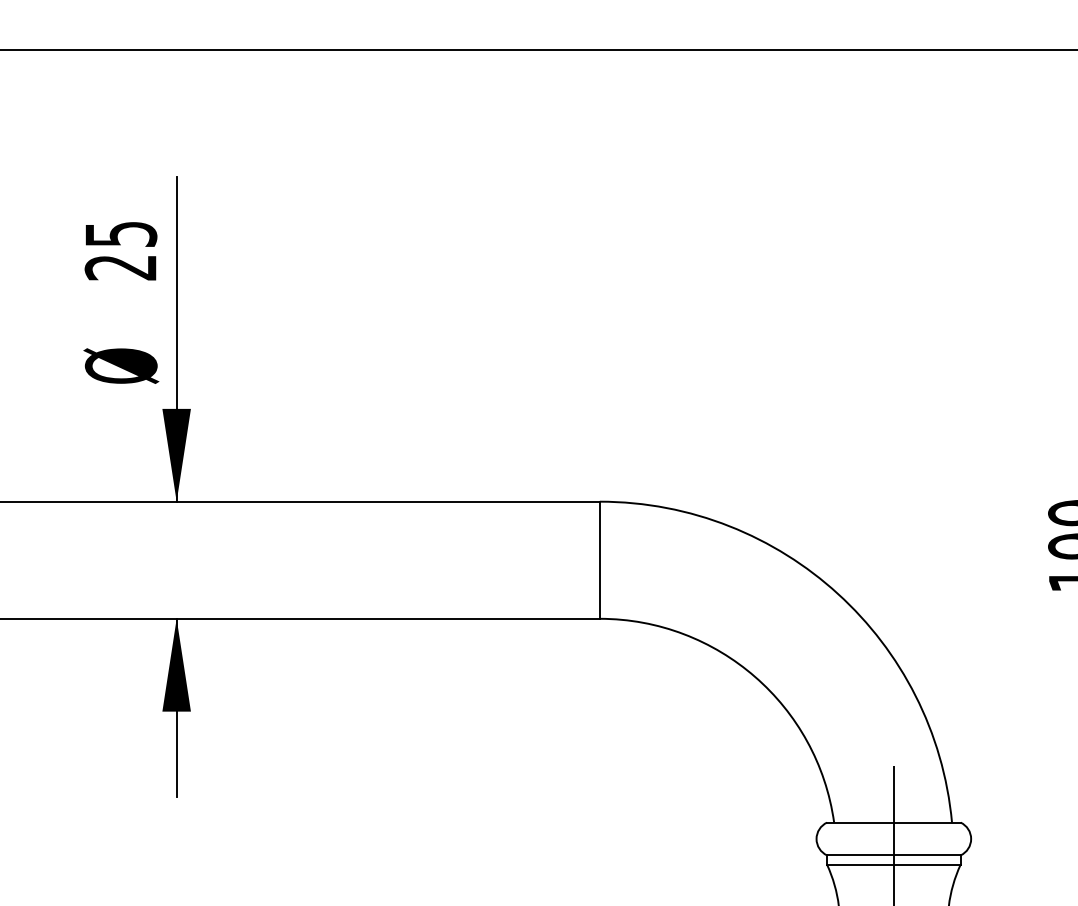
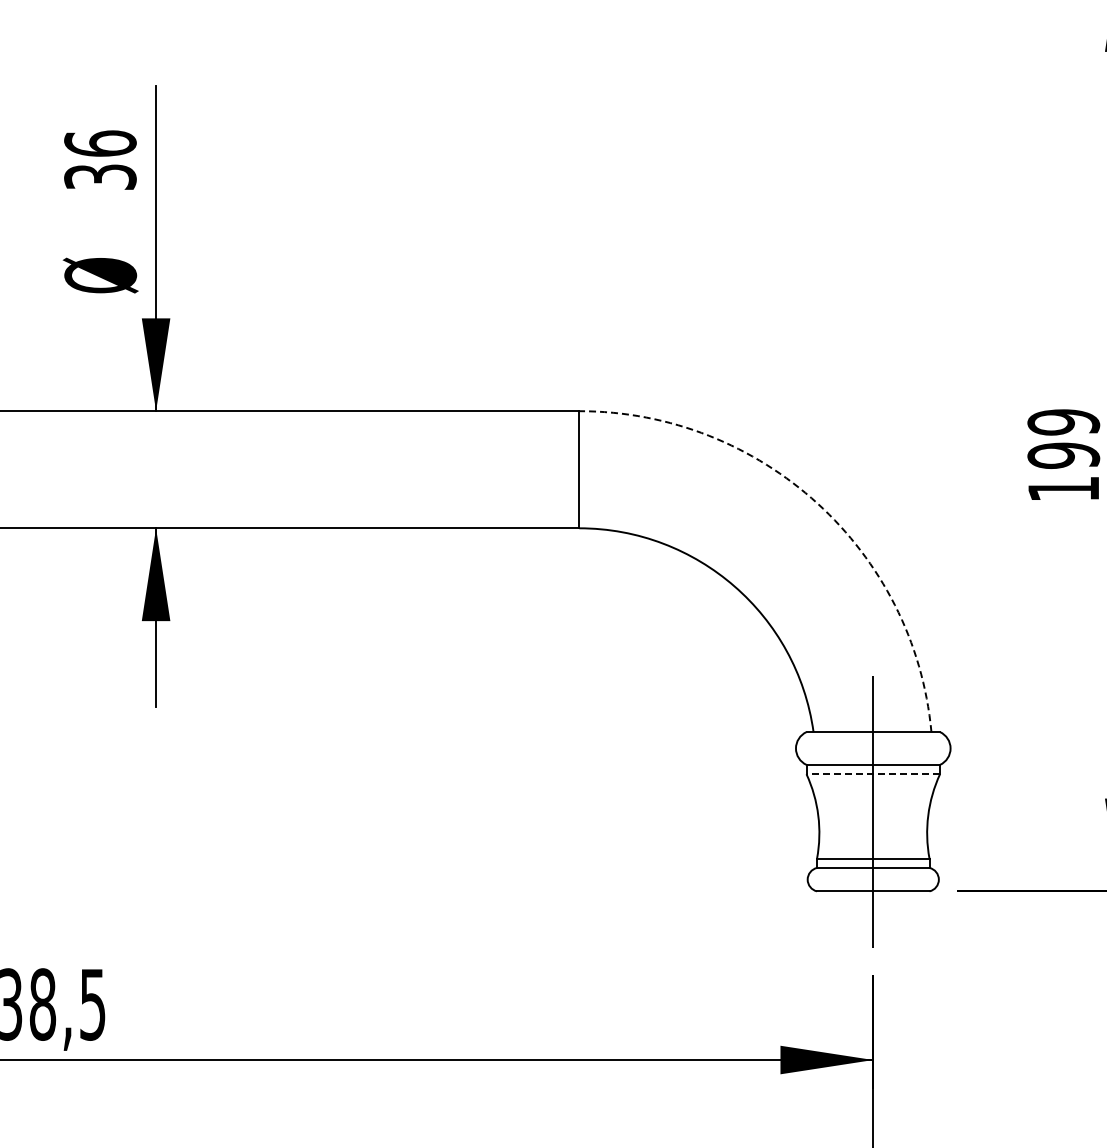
text: (121, 250) -> (100, 159), 25 -> 36
arc: (838, 594) -> (817, 503), solid -> dashed
line: (894, 865) -> (873, 774), solid -> dashed

